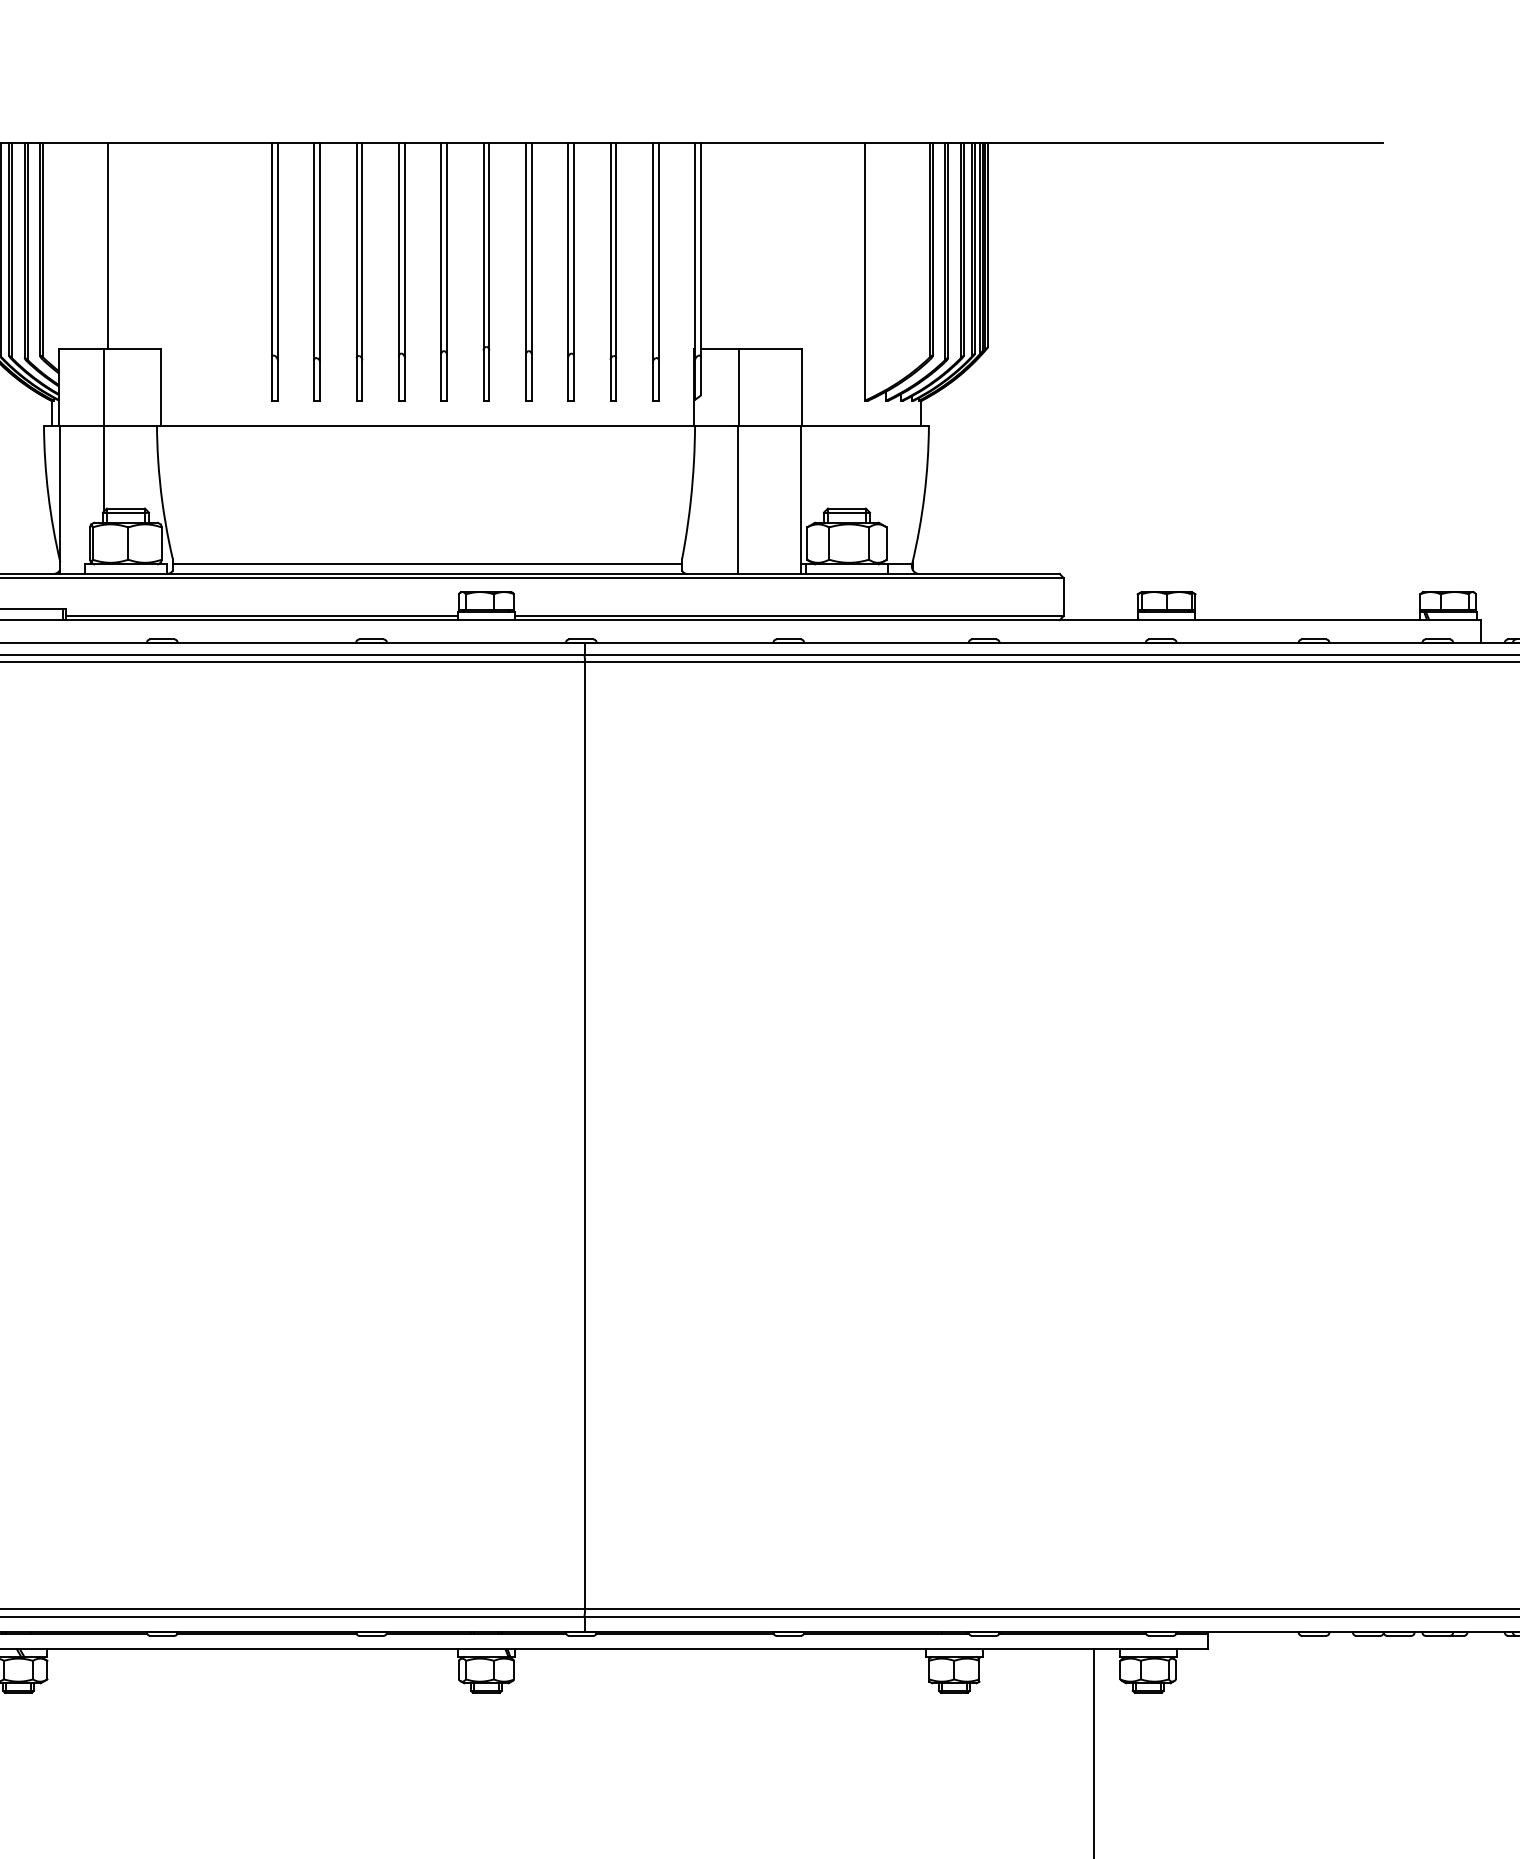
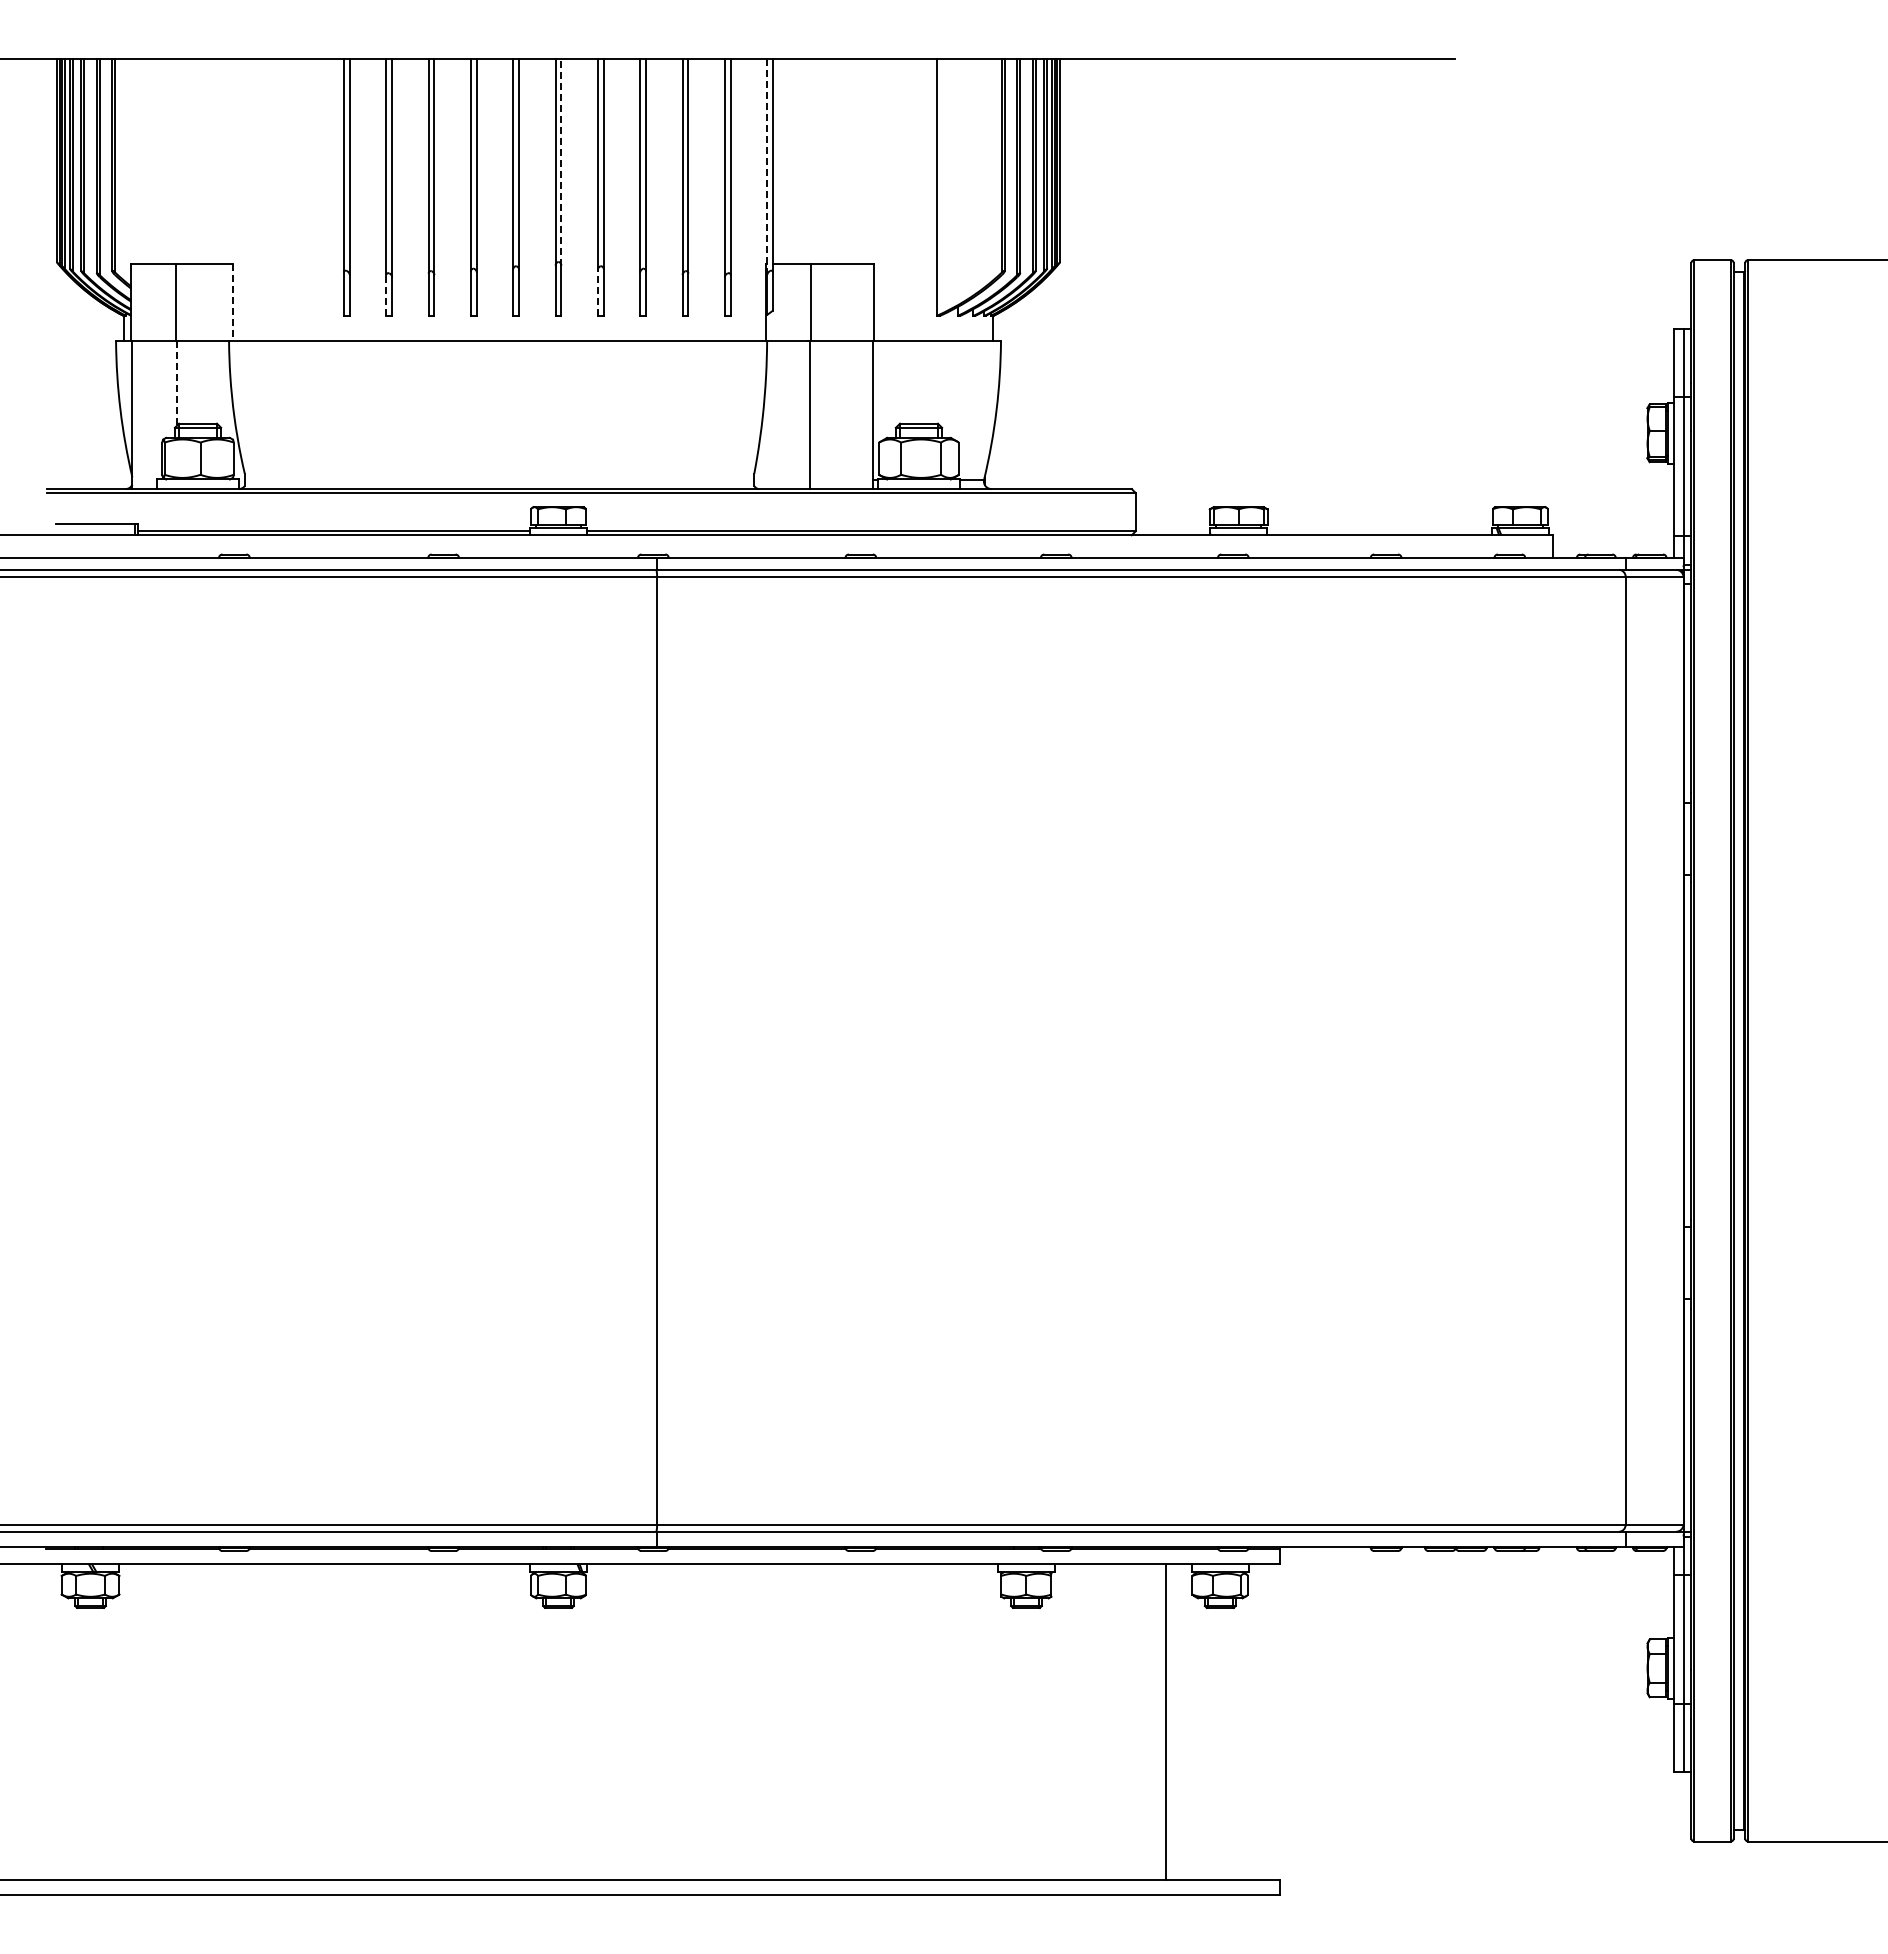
line: (108, 246) -> (180, 161), removed
line: (489, 246) -> (561, 161), solid -> dashed
line: (695, 251) -> (767, 166), solid -> dashed
line: (525, 377) -> (597, 292), solid -> dashed
line: (314, 380) -> (386, 295), solid -> dashed
line: (161, 387) -> (233, 302), solid -> dashed
line: (104, 468) -> (176, 383), solid -> dashed
line: (427, 564) -> (499, 479), removed

